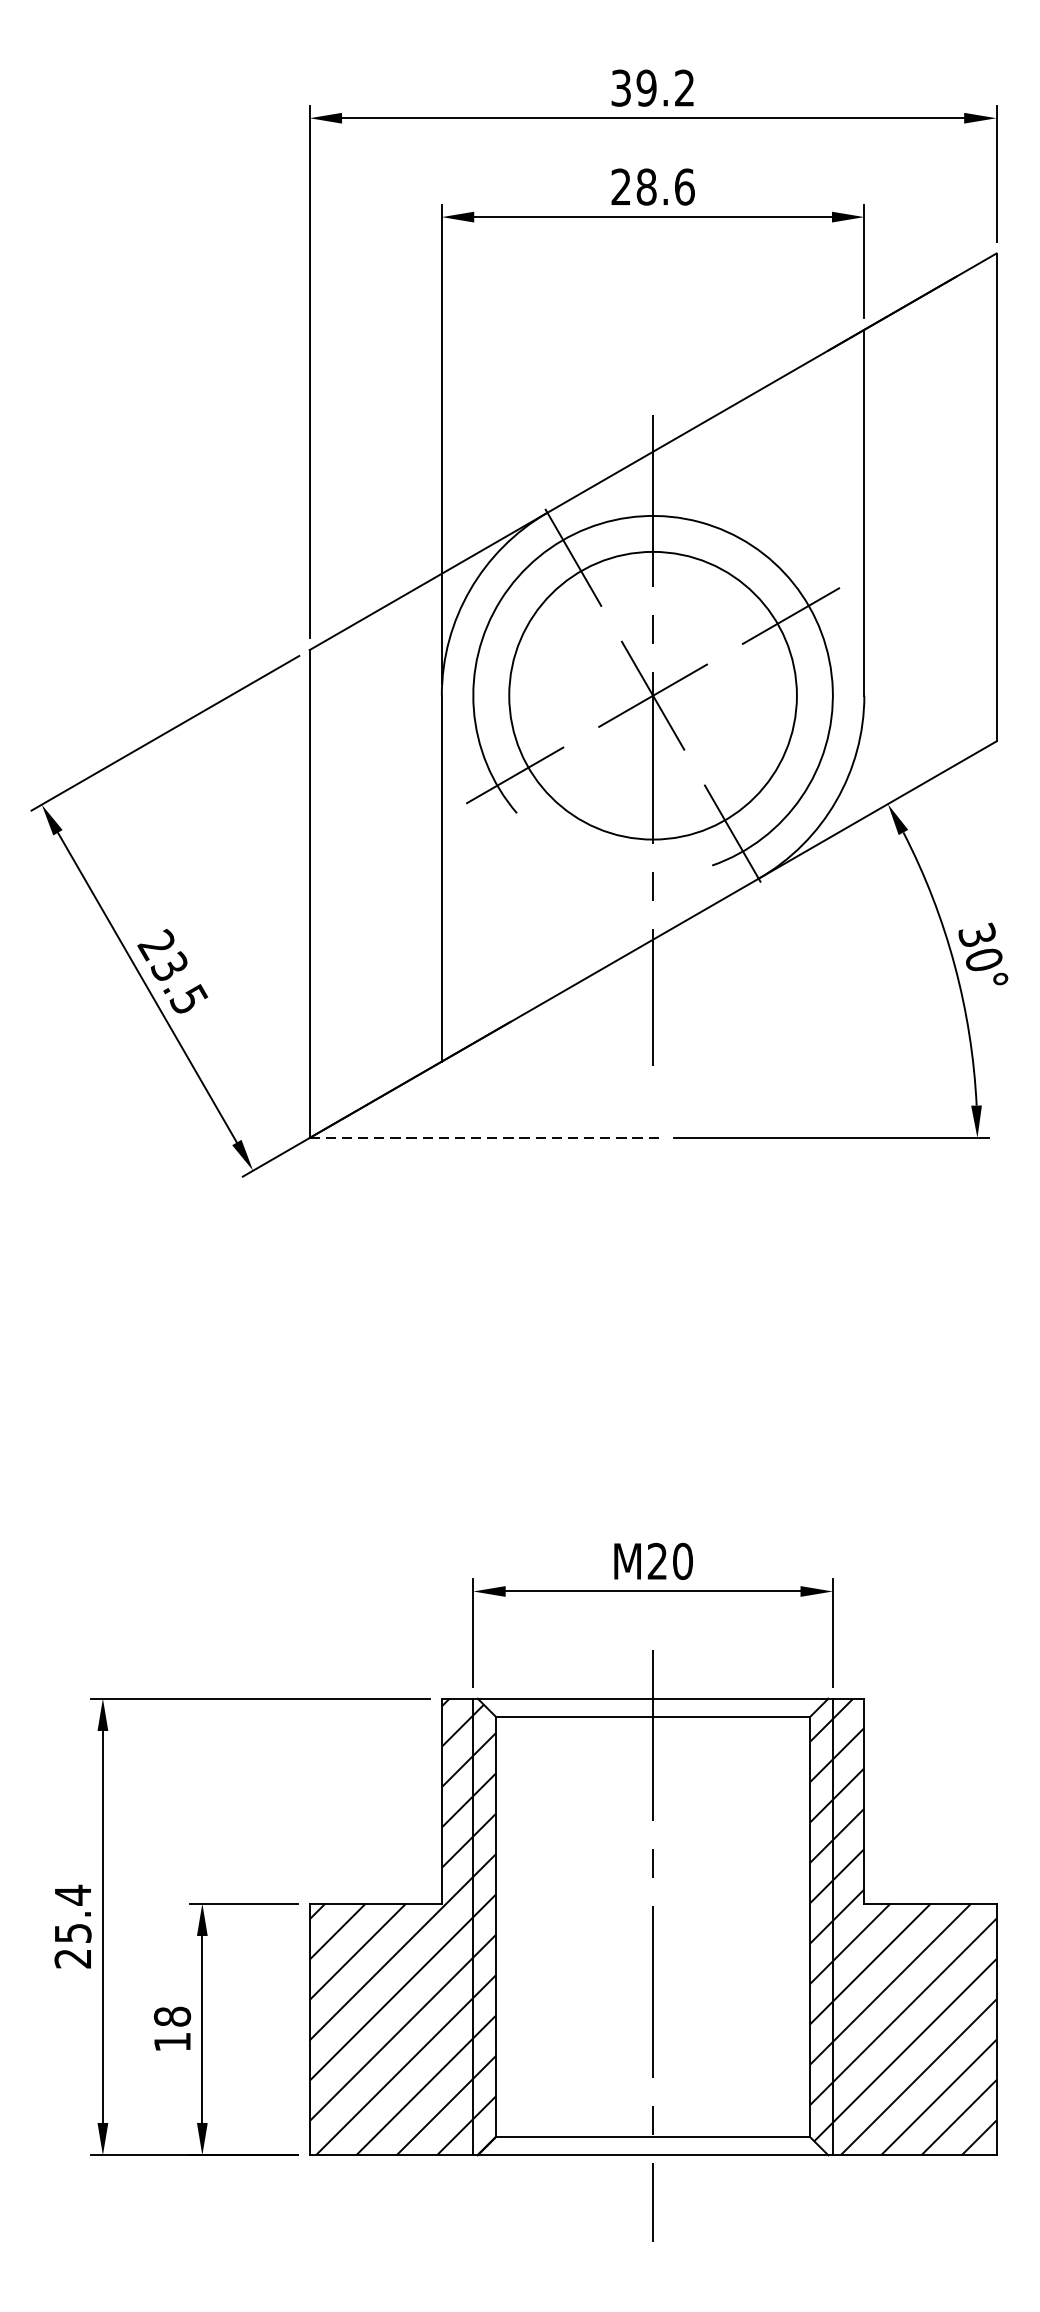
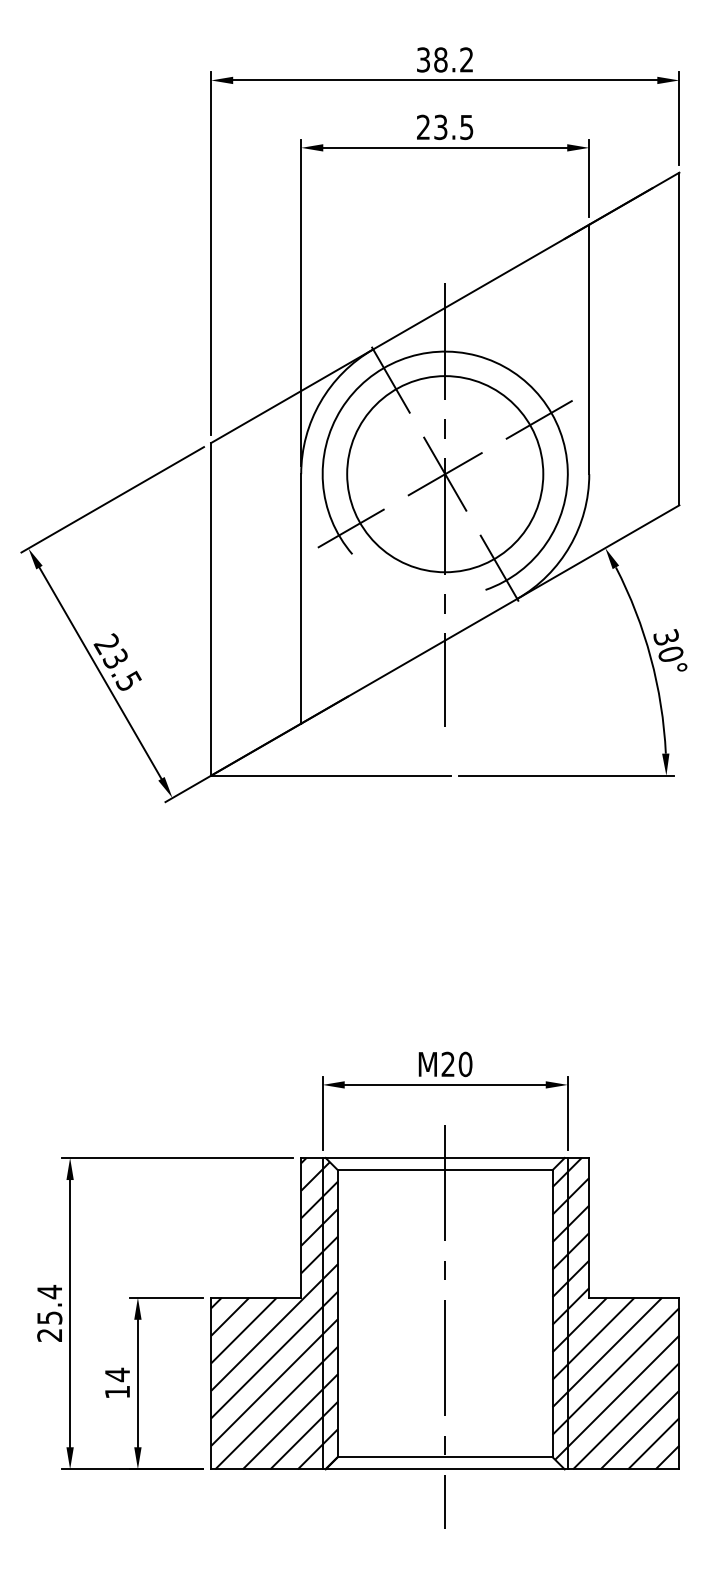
text: (646, 87) -> (440, 59), 39.2 -> 38.2
text: (665, 187) -> (453, 127), 28.6 -> 23.5
line: (486, 1137) -> (331, 775), dashed -> solid
text: (172, 2016) -> (117, 1374), 18 -> 14

